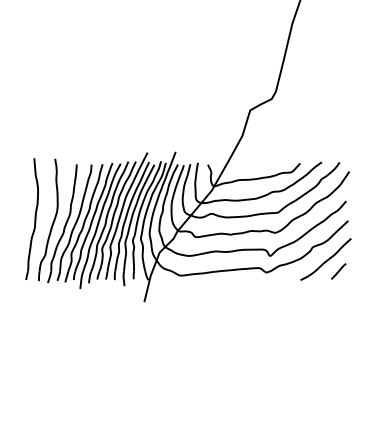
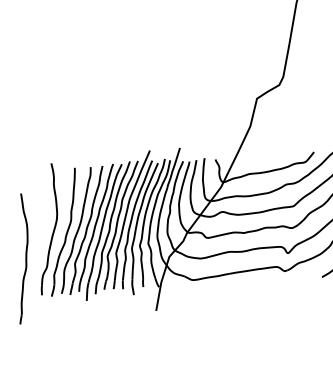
part: (31, 218) -> (22, 258), moved

